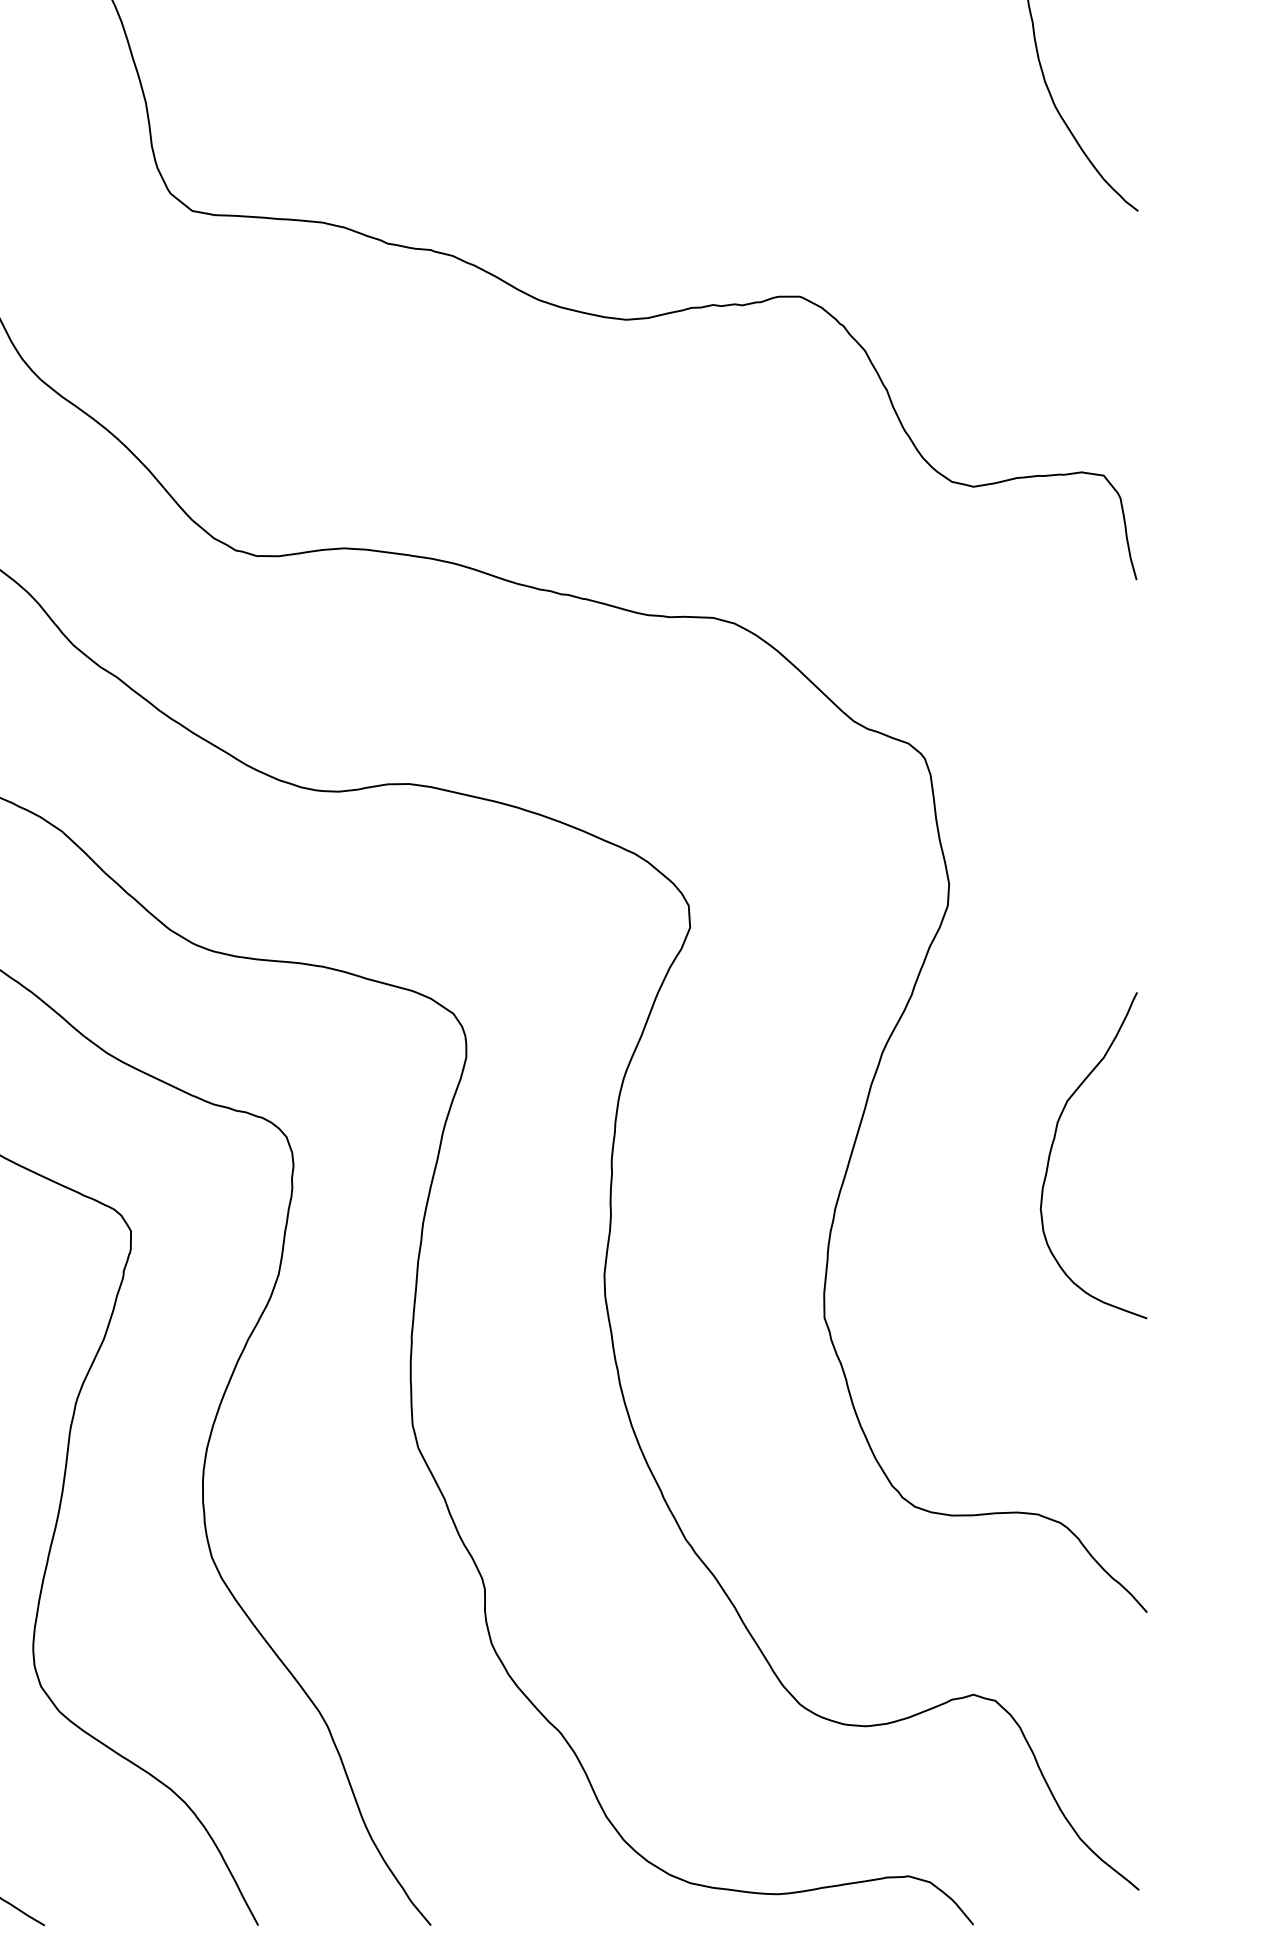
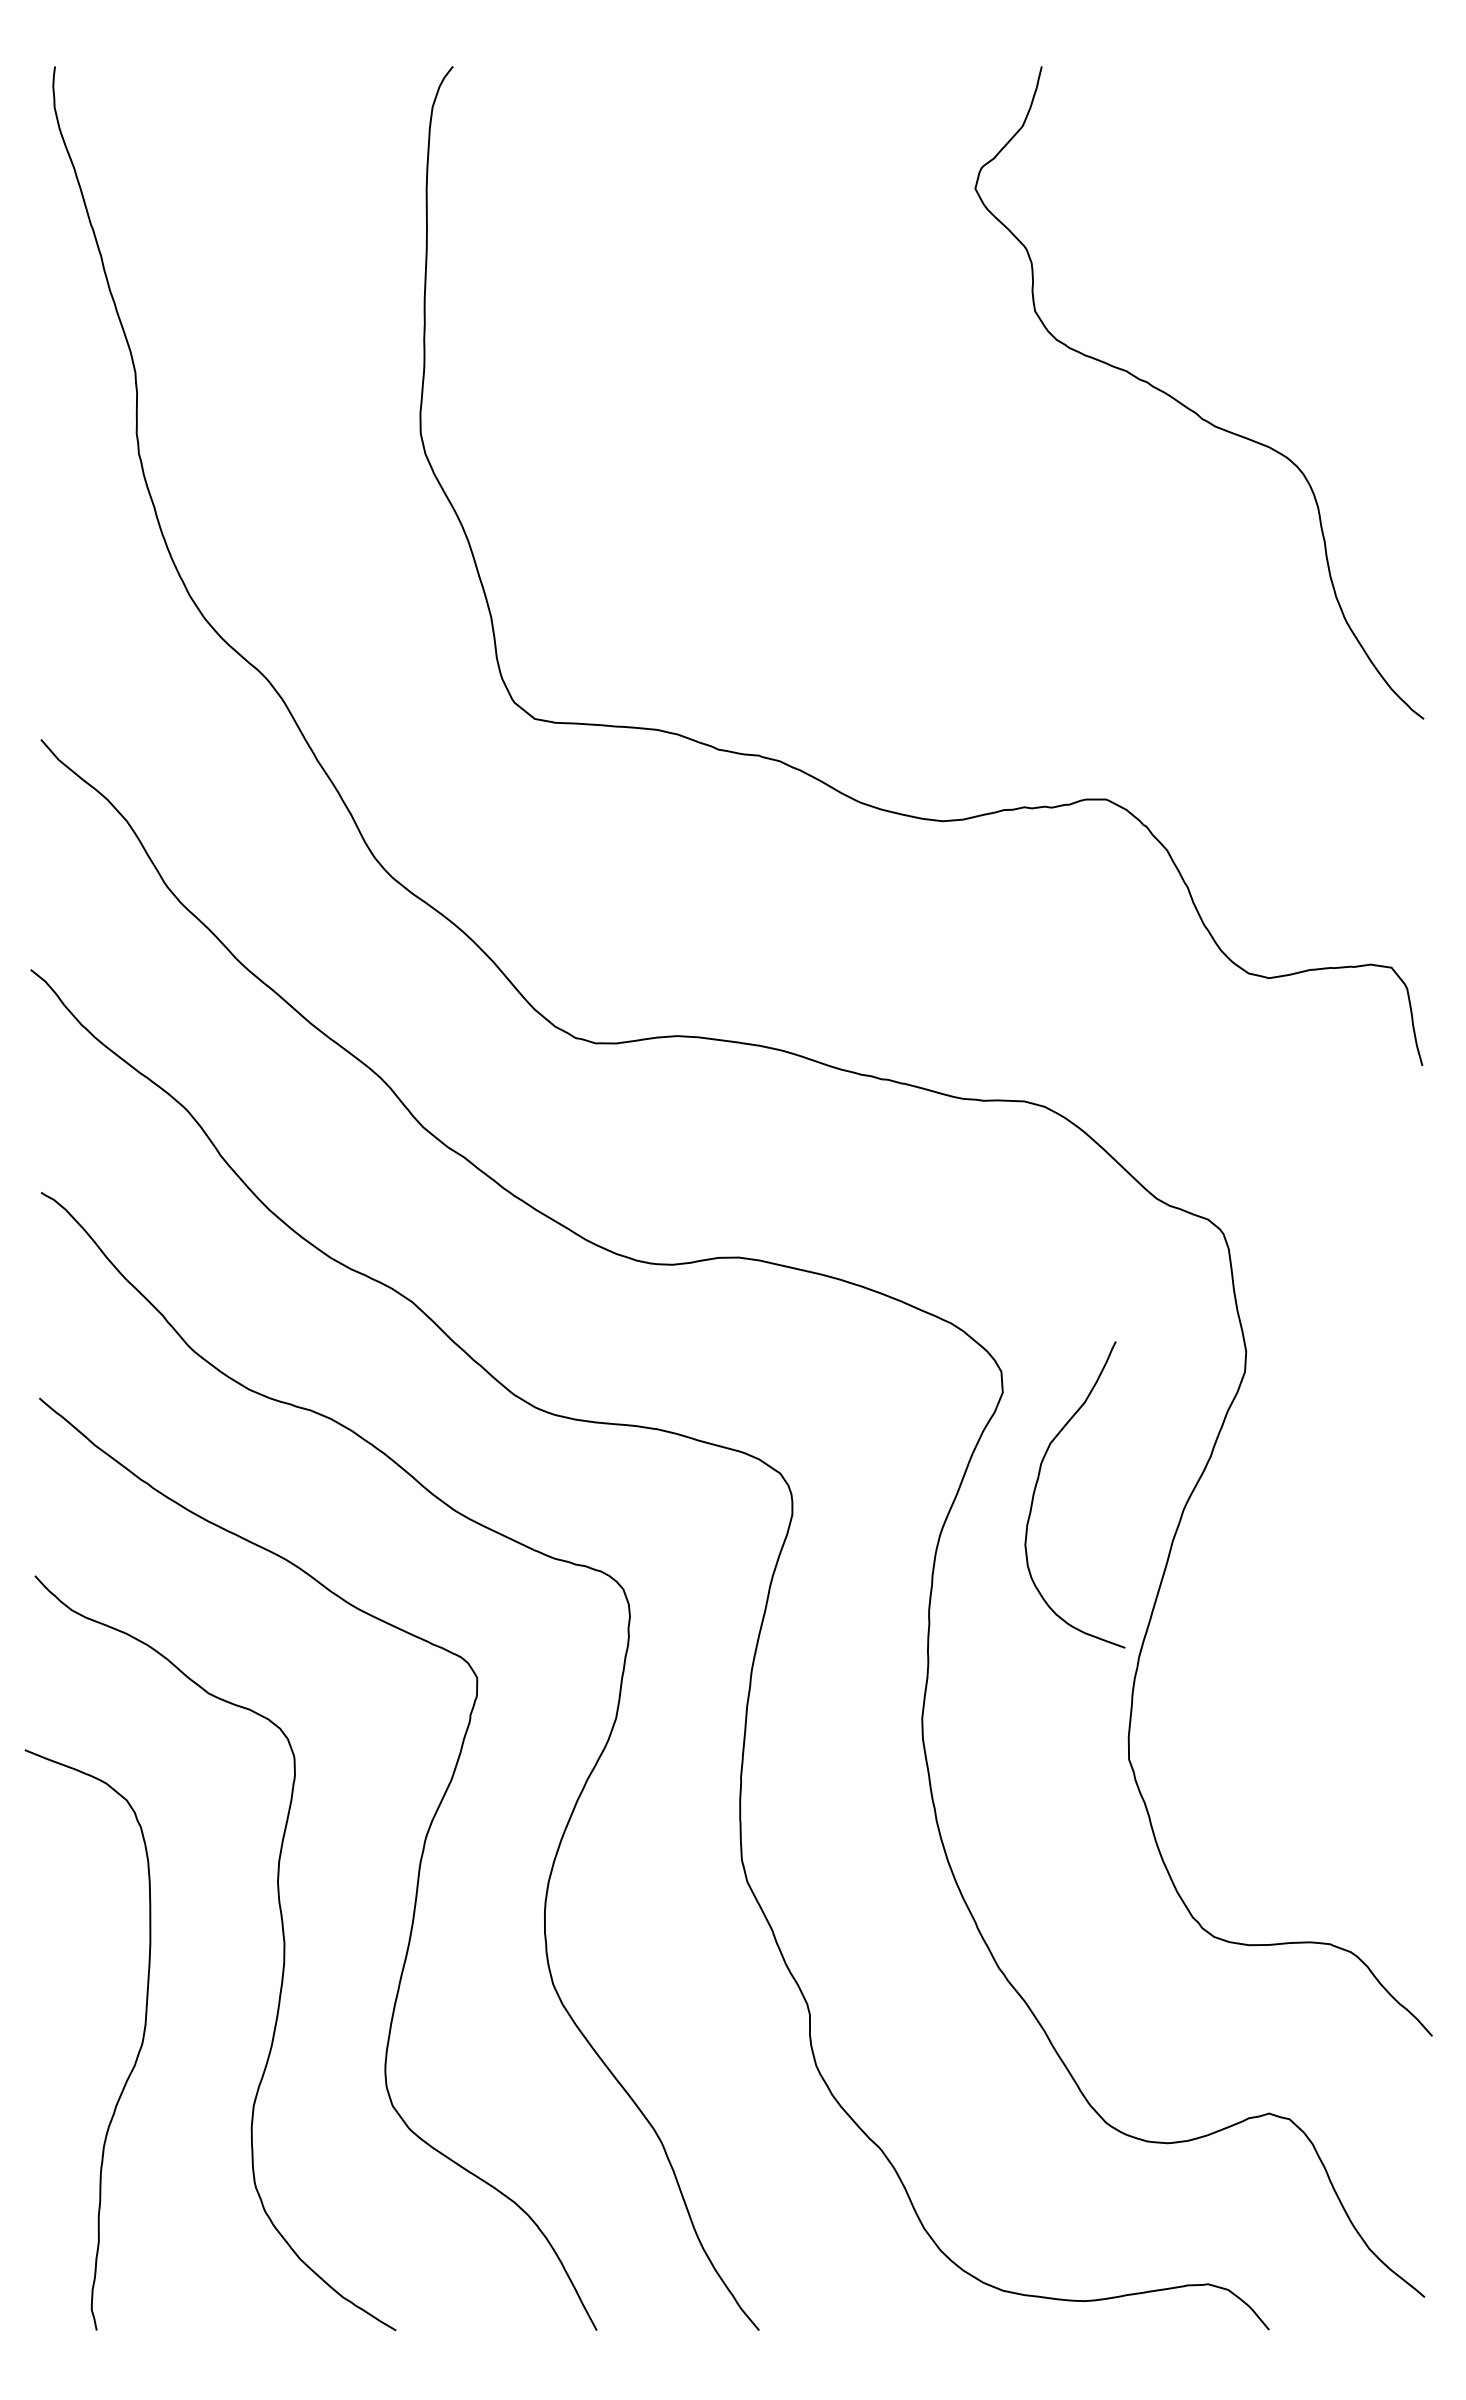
curve: (1054, 1141) -> (1038, 1481), moved

